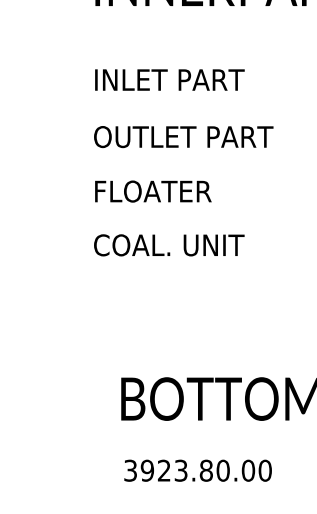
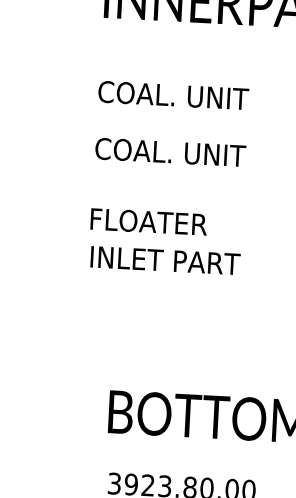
text: (169, 80) -> (173, 96), INLET PART -> COAL. UNIT
text: (186, 137) -> (187, 153), OUTLET PART -> COAL. UNIT
text: (153, 191) -> (149, 221), moved
text: (169, 245) -> (165, 260), COAL. UNIT -> INLET PART

